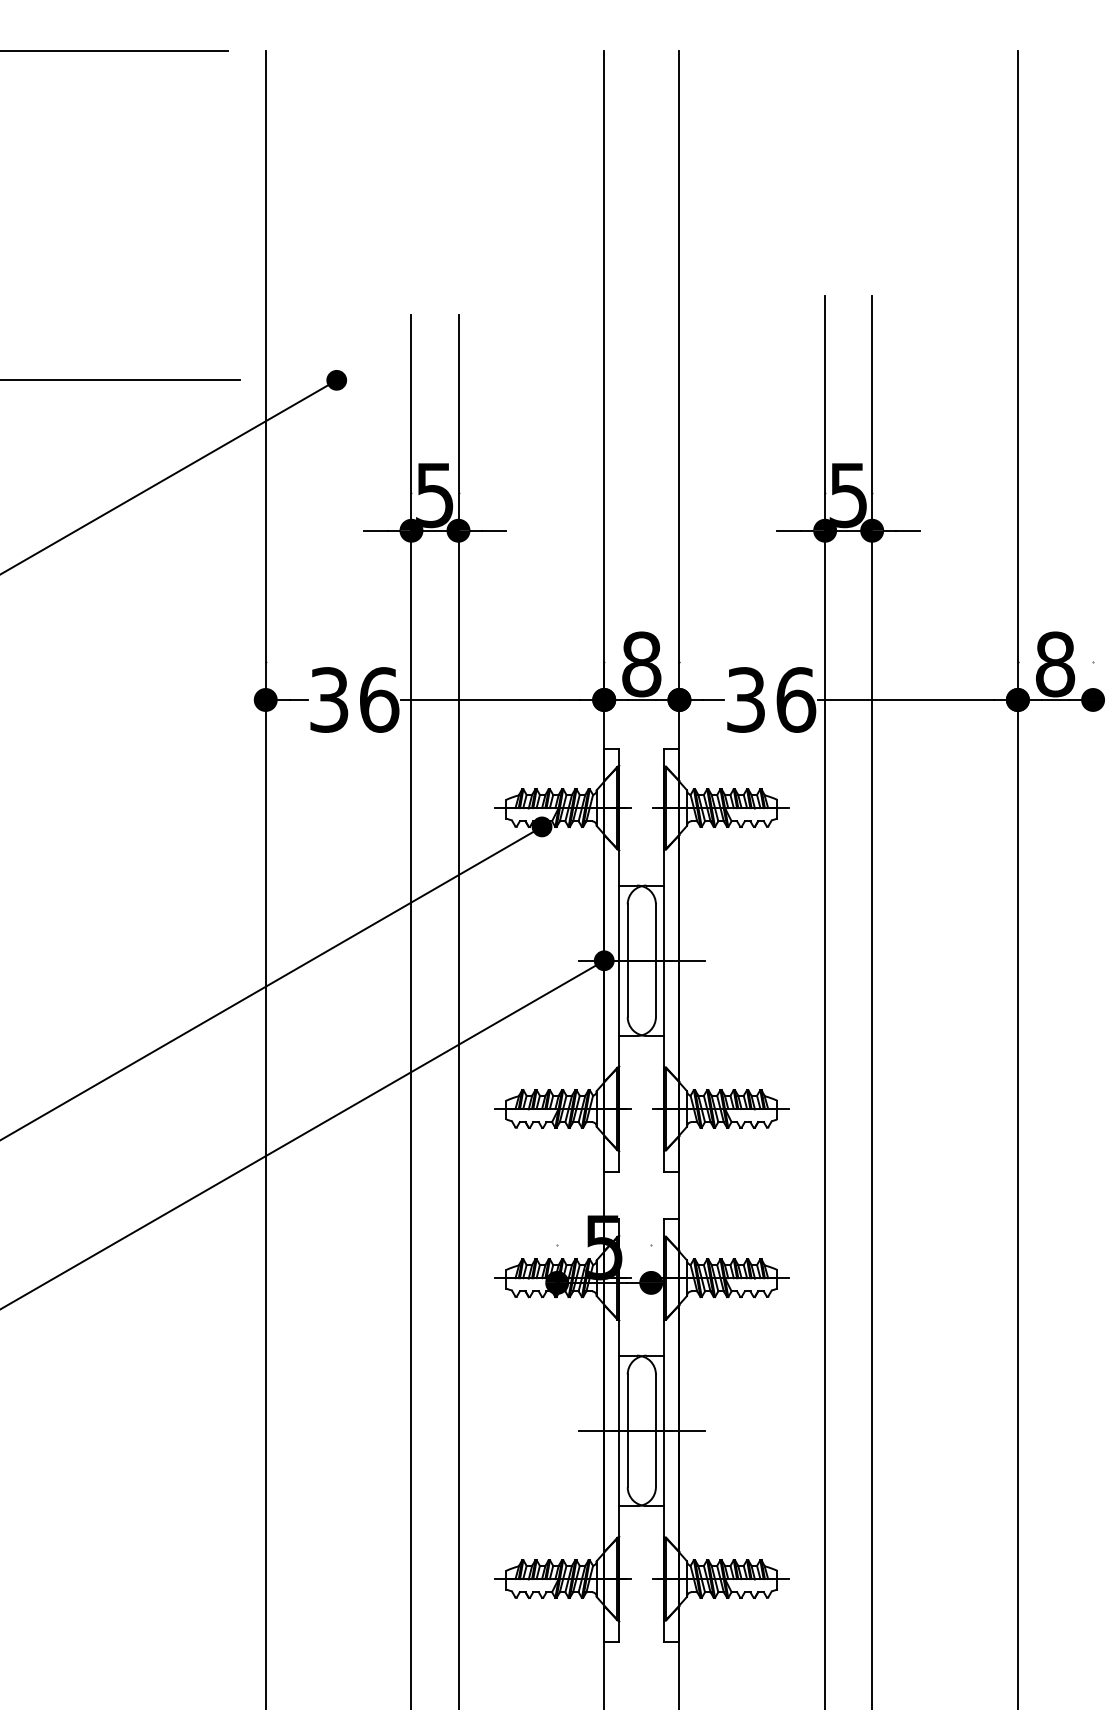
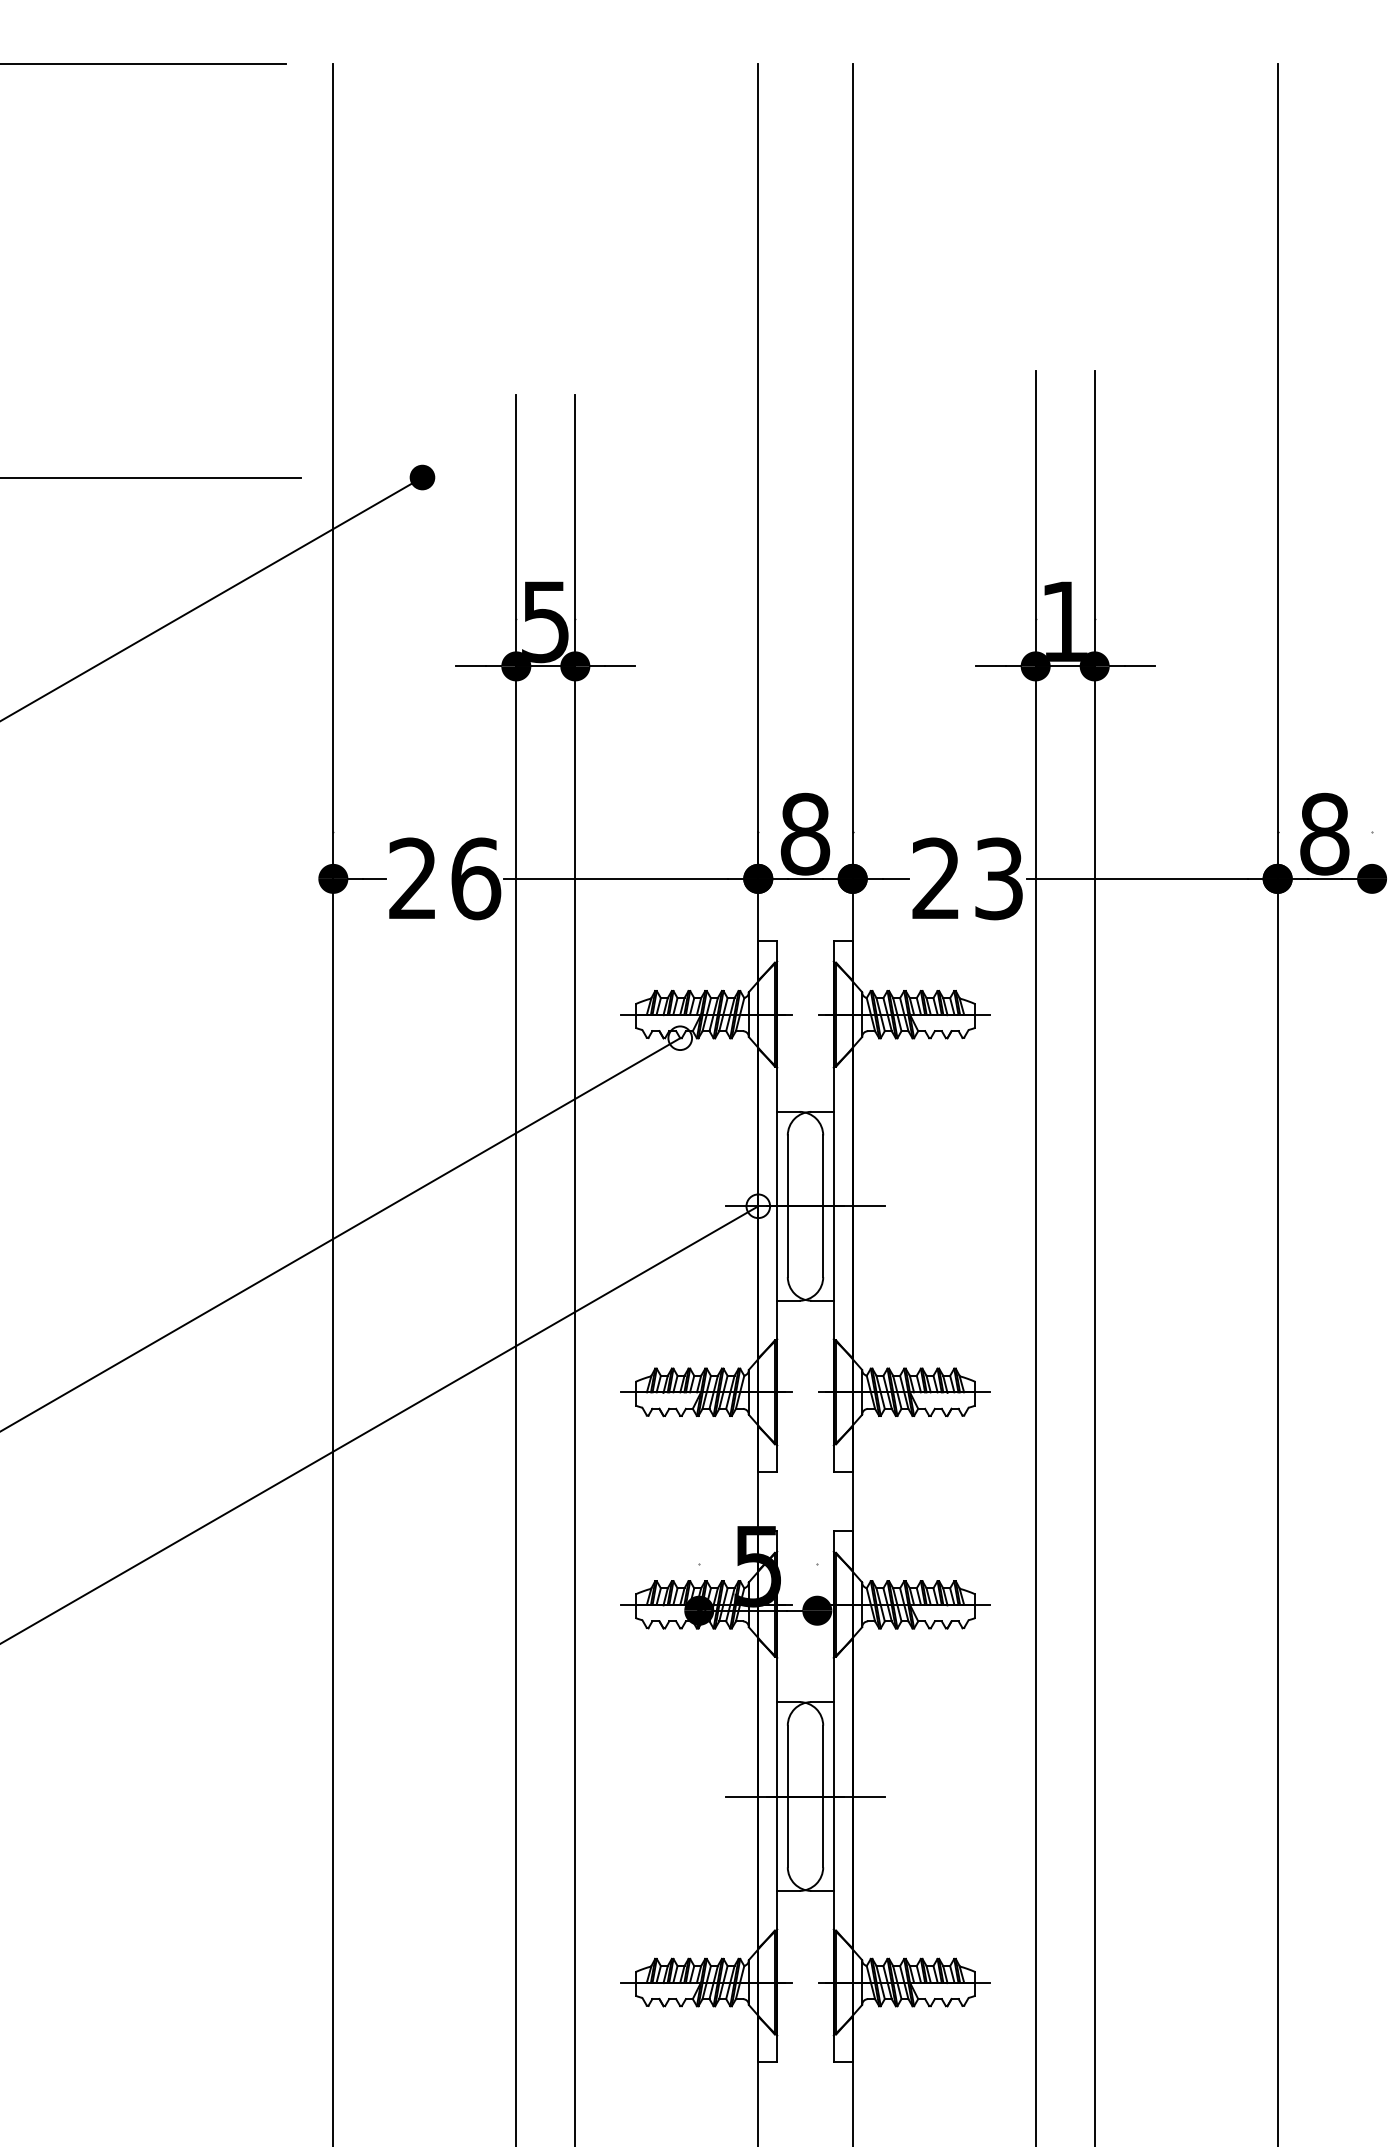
text: (848, 495) -> (1064, 622), 5 -> 1
text: (328, 699) -> (412, 878), 36 -> 26
text: (771, 699) -> (968, 878), 36 -> 23
fill: (542, 827) -> (680, 1038), removed
fill: (604, 960) -> (758, 1206), removed

